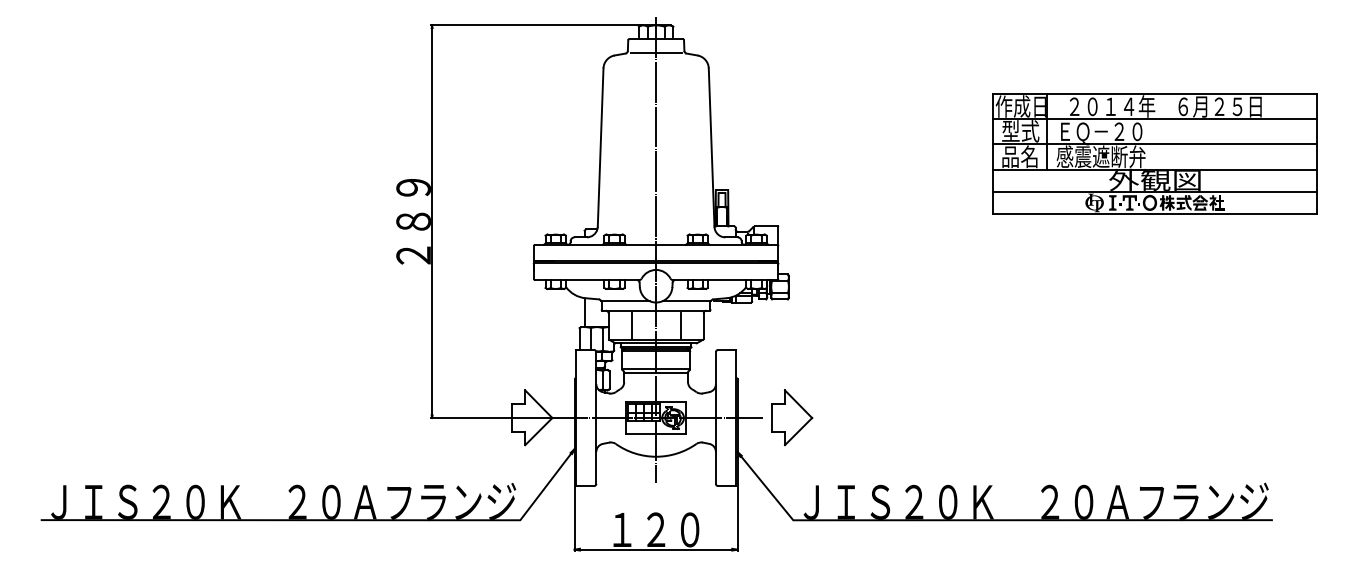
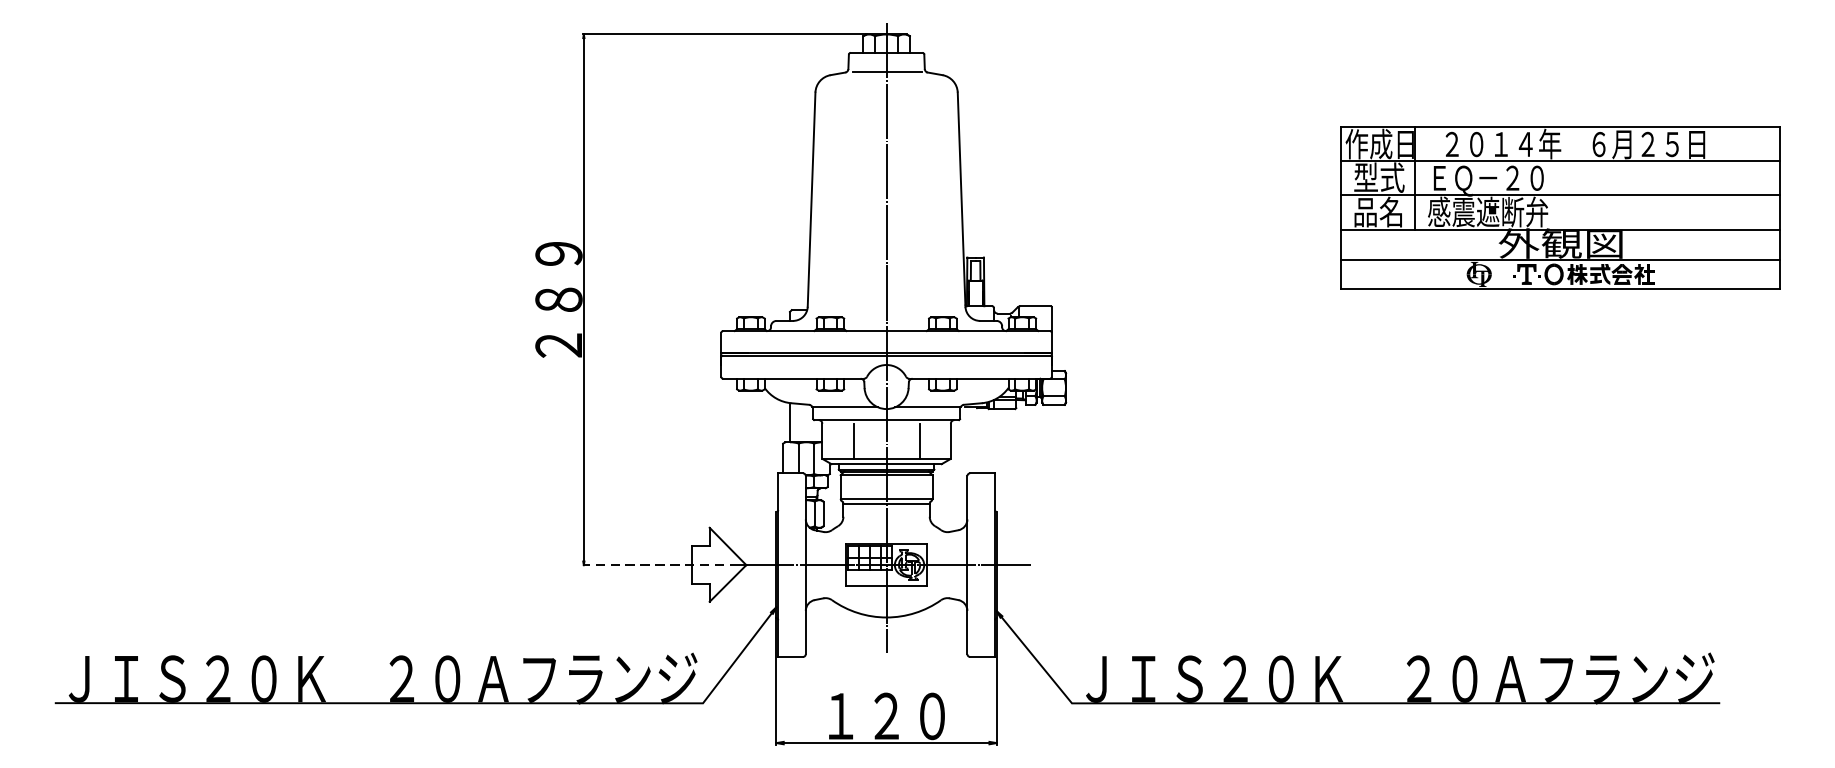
fill: (1112, 202) -> (1503, 273), removed
part: (792, 417) -> (1070, 564), removed
line: (489, 418) -> (661, 565), solid -> dashed

